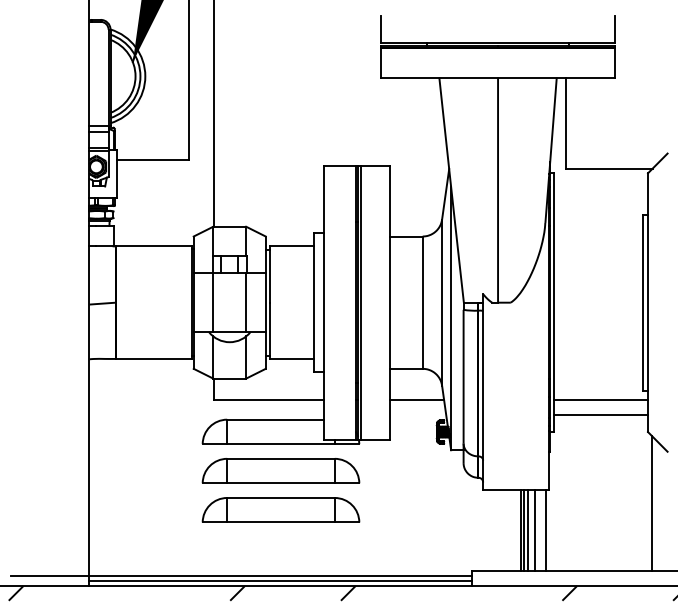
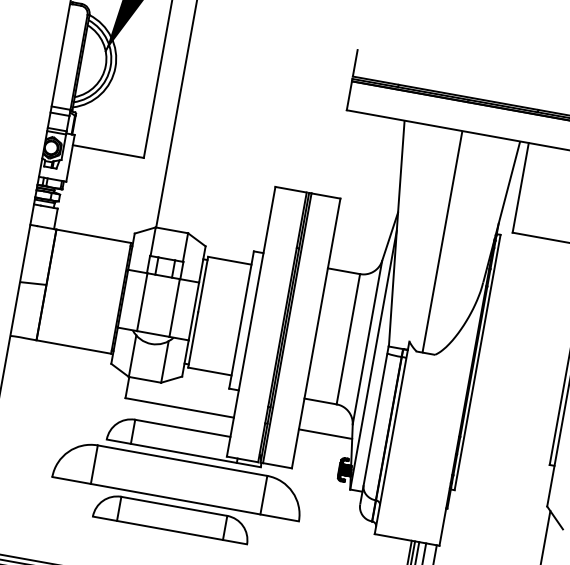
line: (601, 400) -> (507, 467), removed
line: (601, 414) -> (504, 480), removed
part: (280, 470) -> (178, 479), size x1.6

